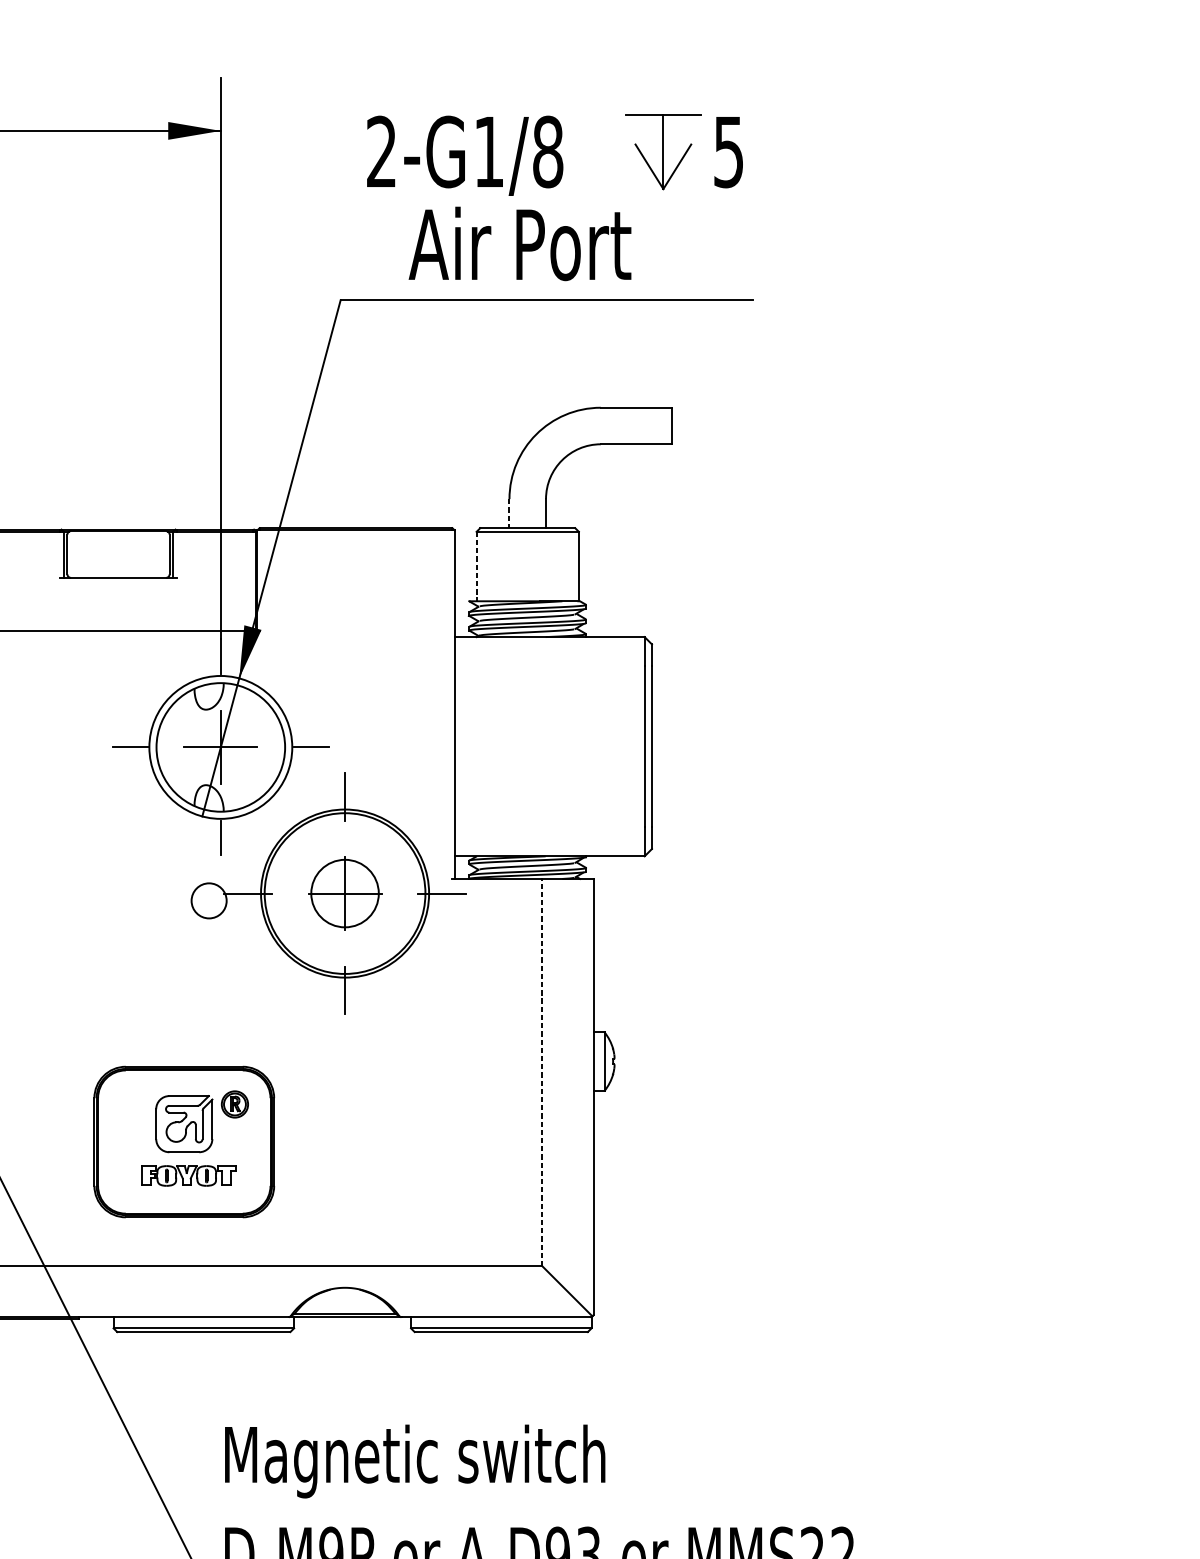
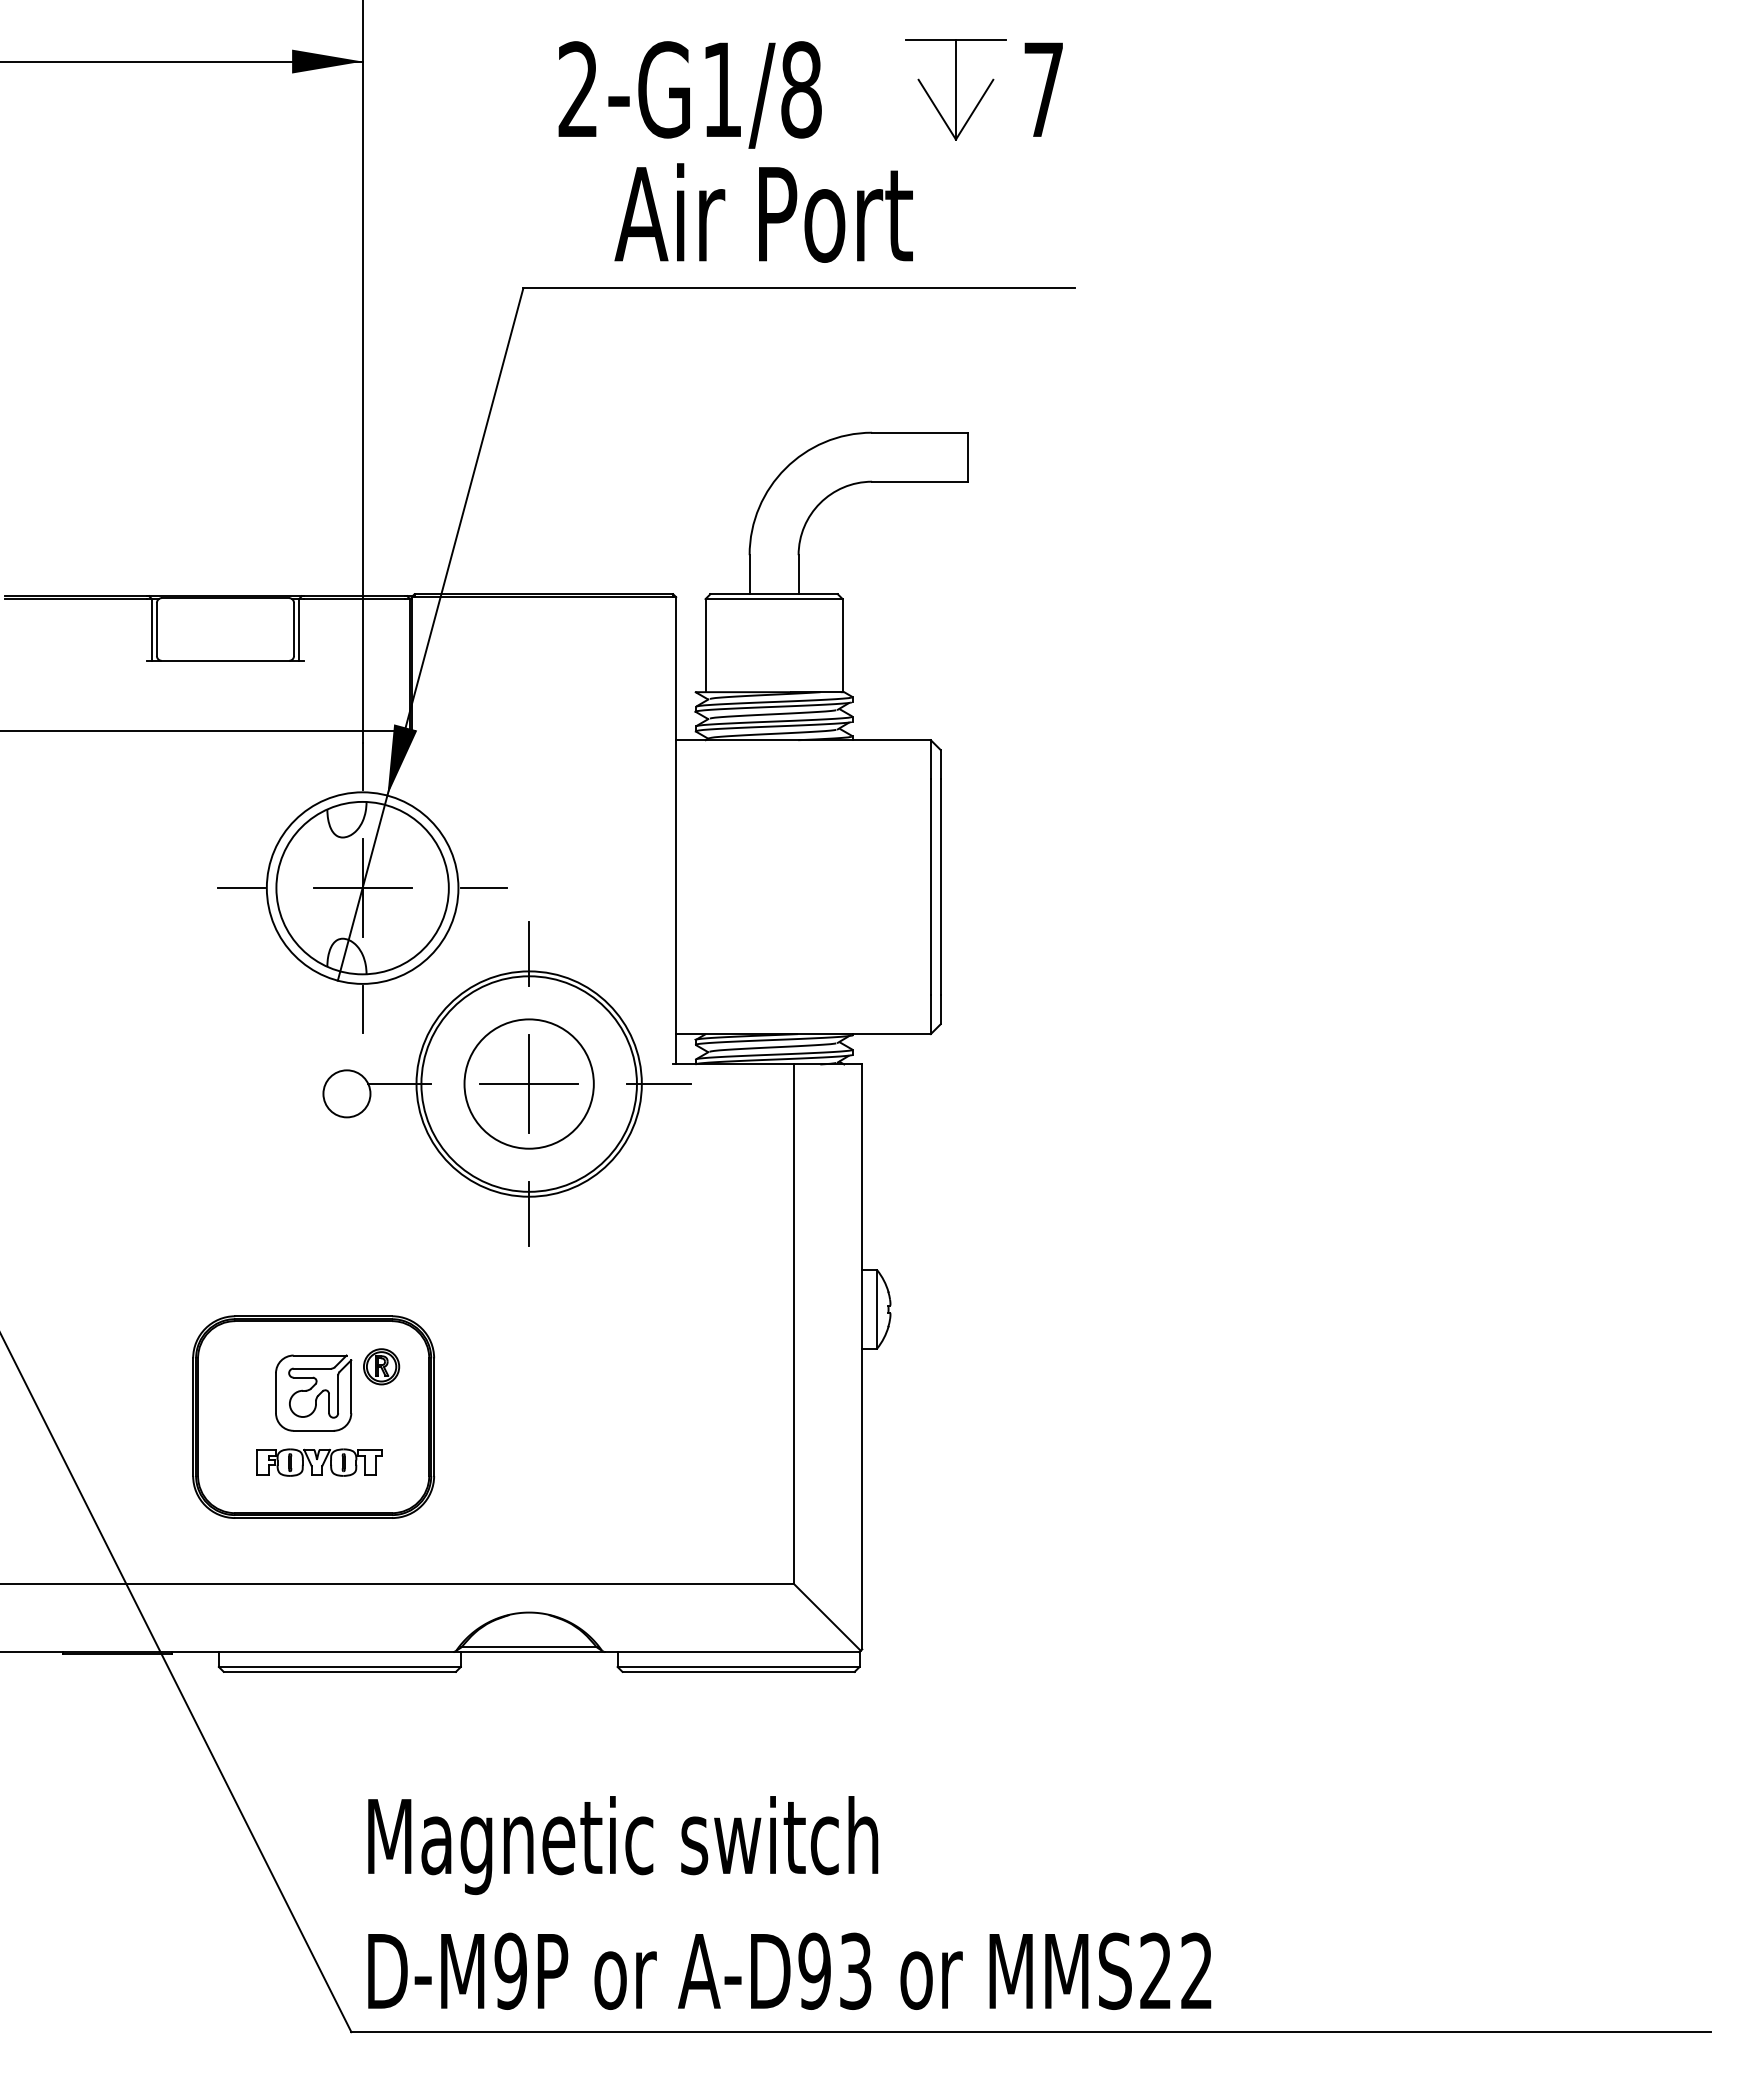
text: (728, 152) -> (1043, 90), 5 -> 7
line: (509, 513) -> (749, 574), dashed -> solid
line: (476, 566) -> (705, 645), dashed -> solid
circle: (344, 893) -> (528, 1083), size x1.43
line: (542, 1072) -> (793, 1324), dashed -> solid

